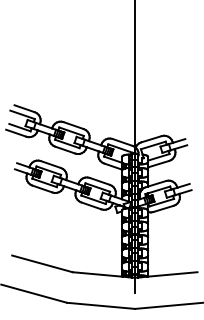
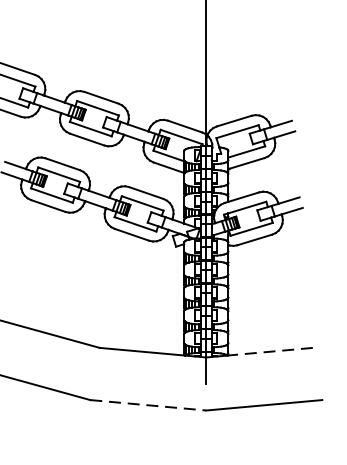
line: (172, 274) -> (270, 351), solid -> dashed
line: (101, 305) -> (149, 404), solid -> dashed

